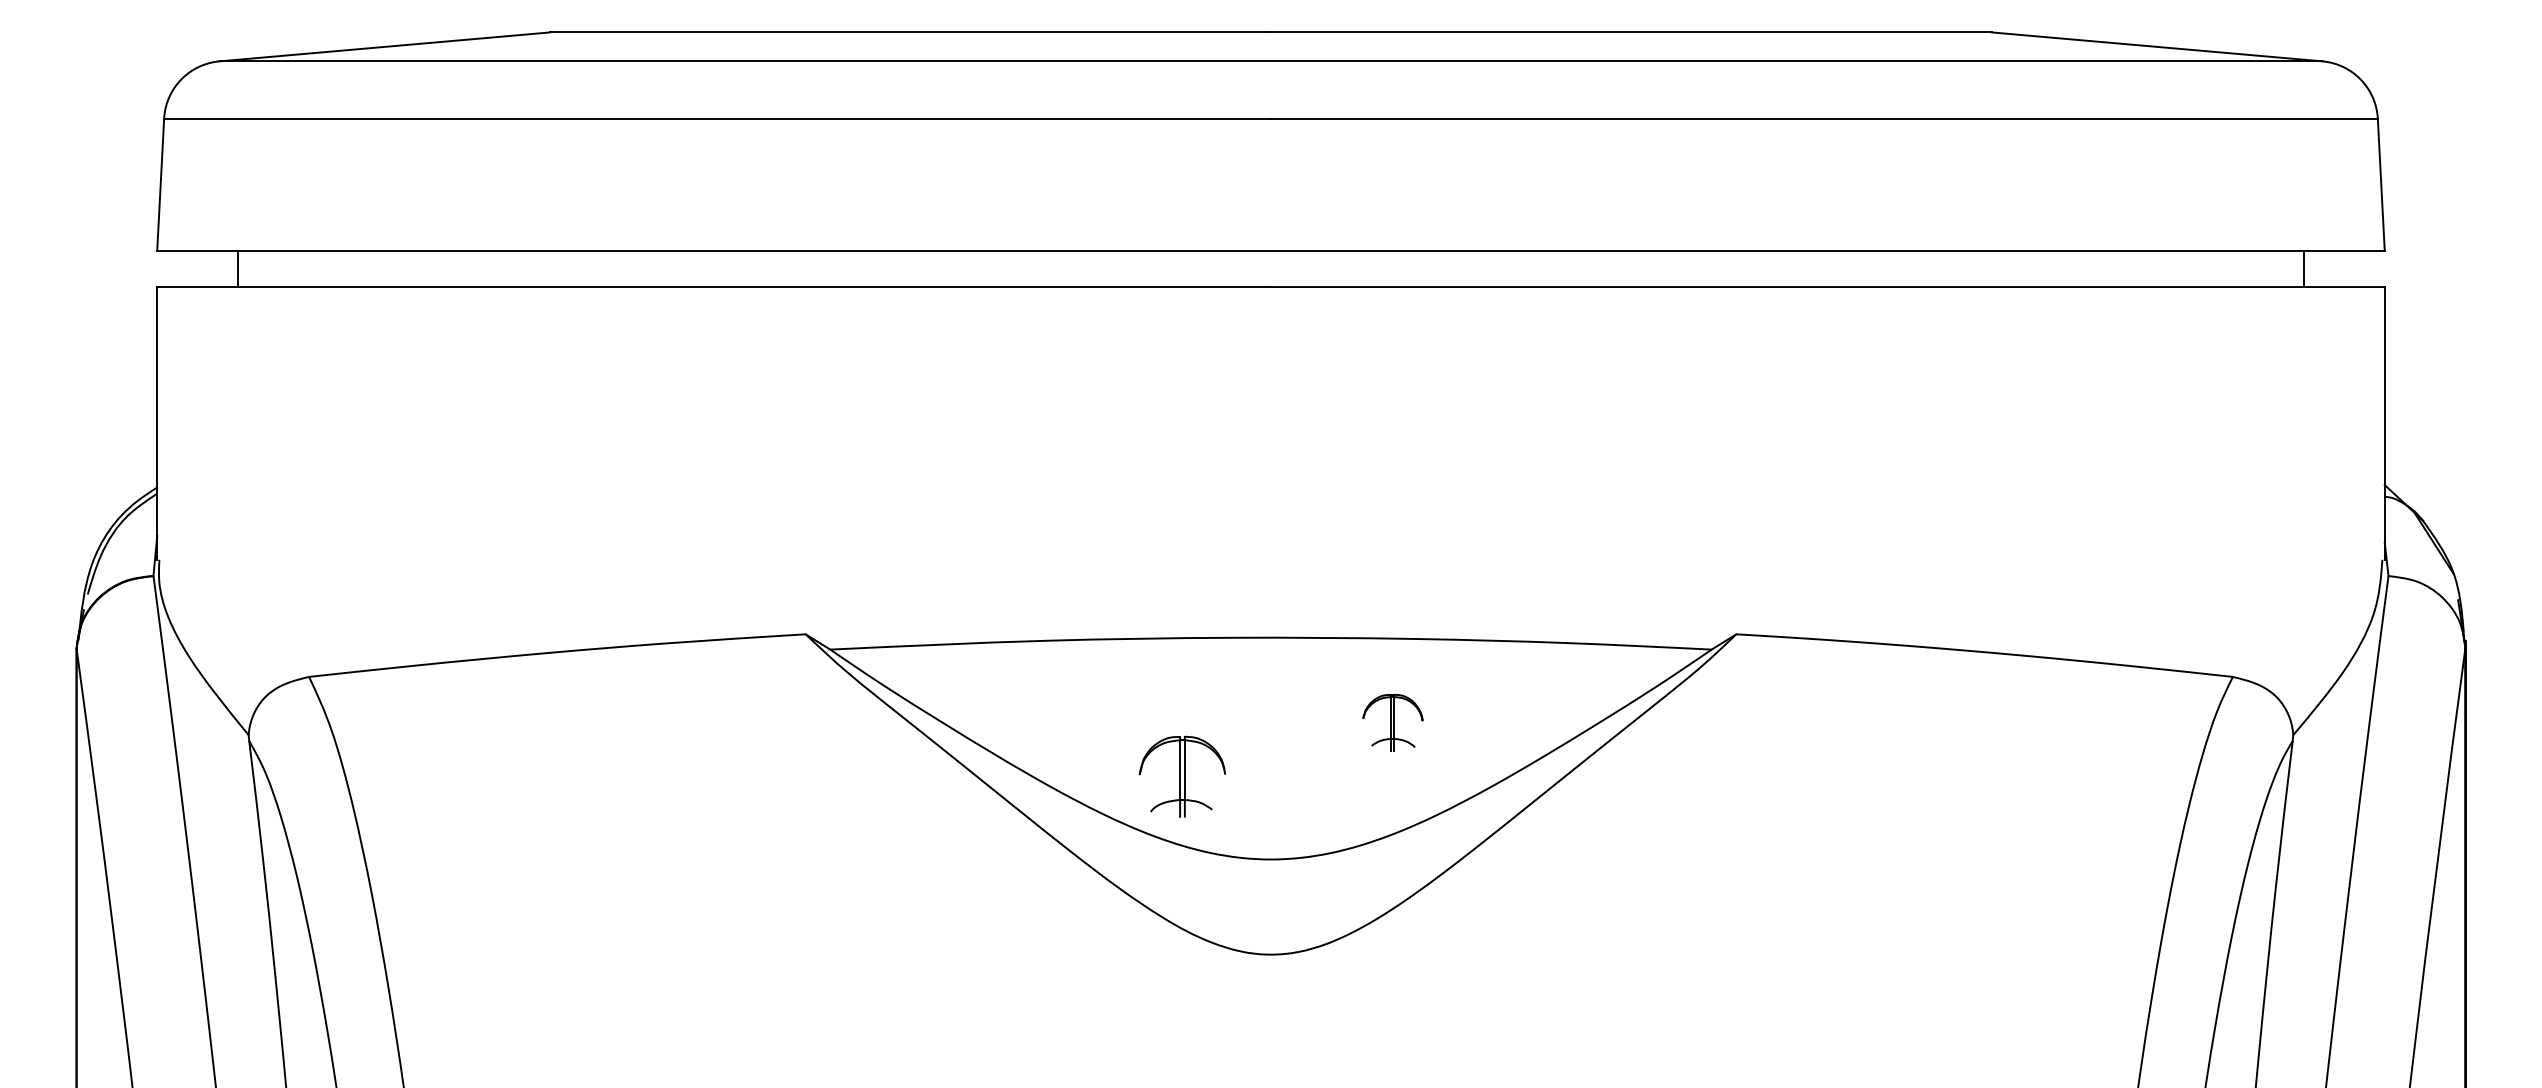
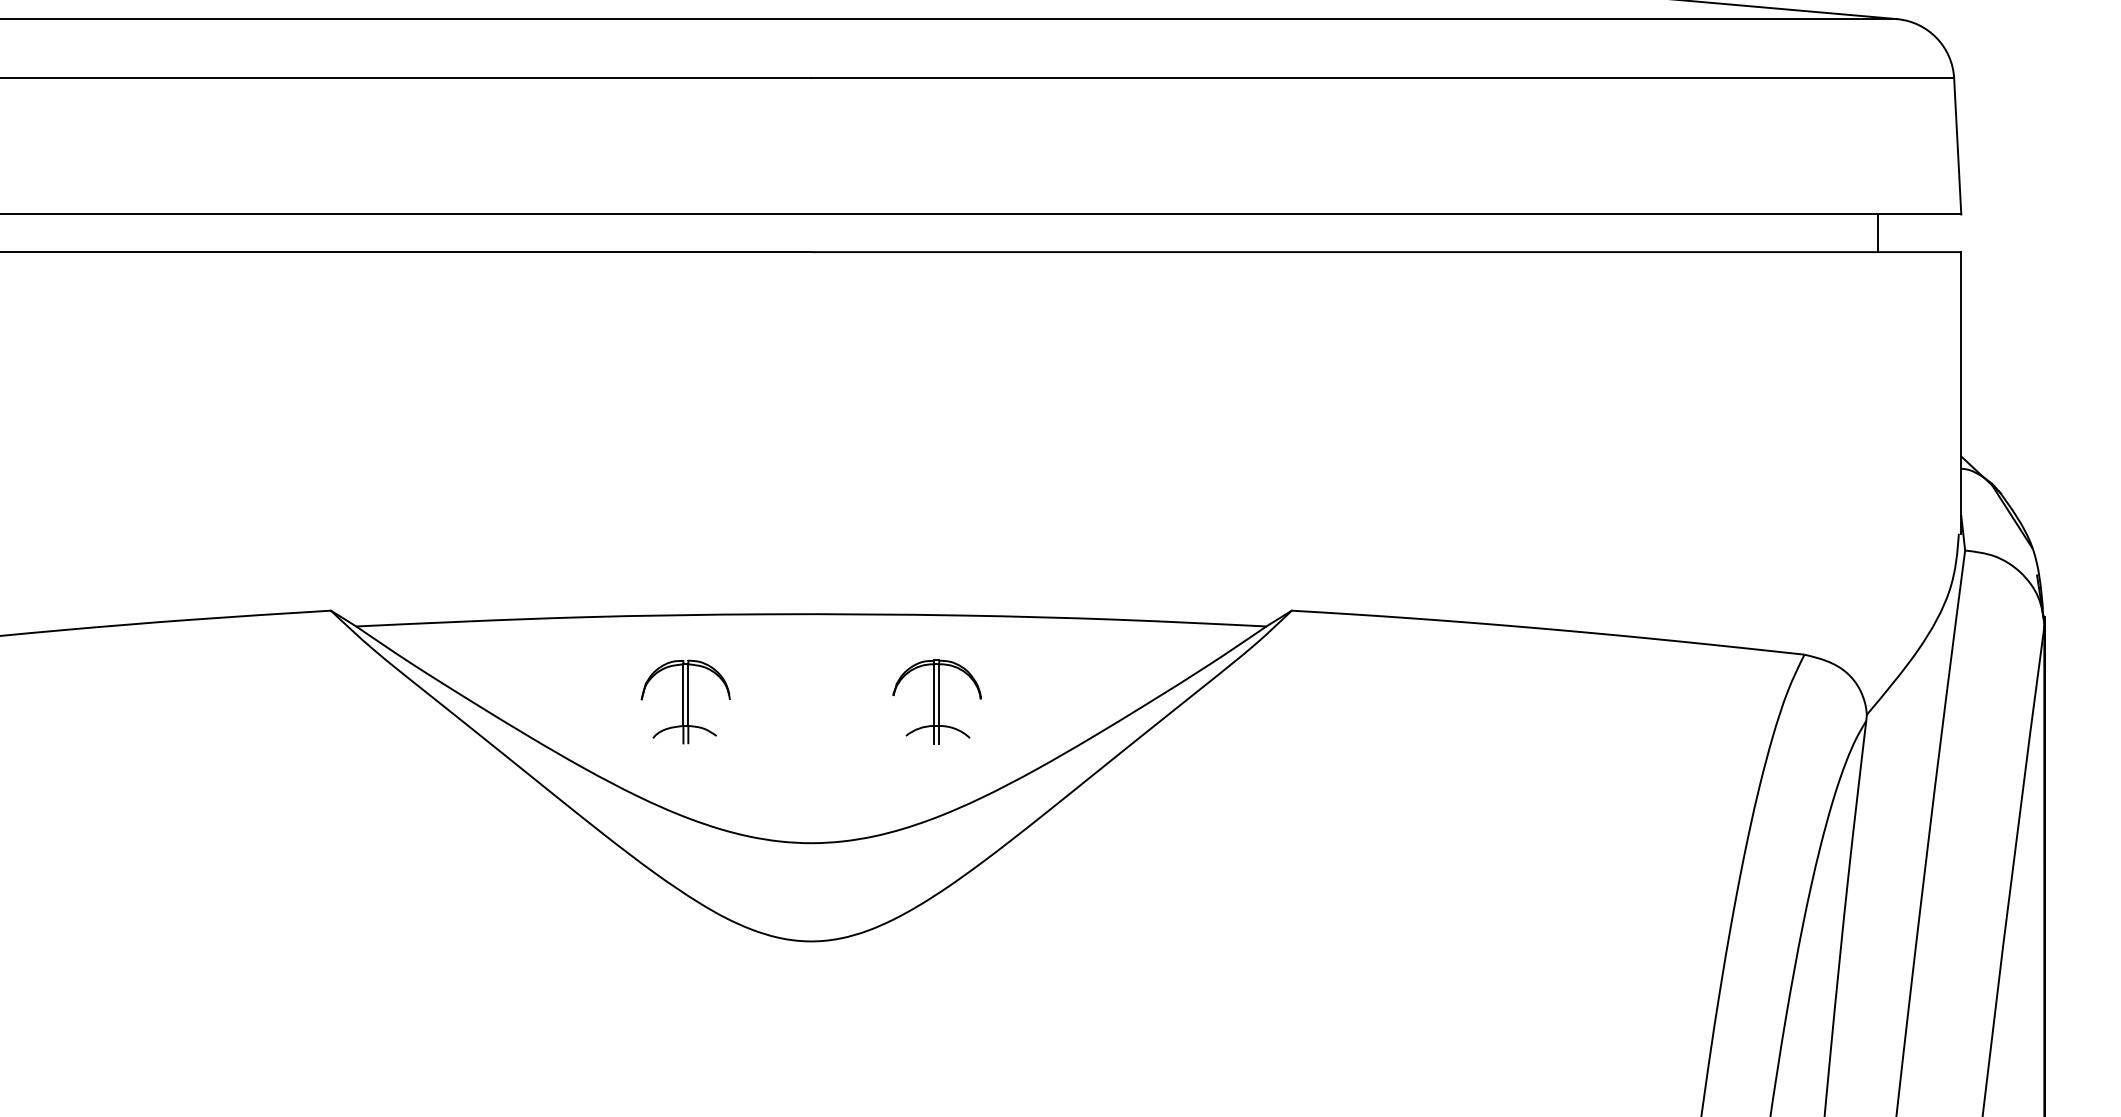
part: (1392, 722) -> (936, 701), size x1.43
part: (1181, 776) -> (684, 701), moved

